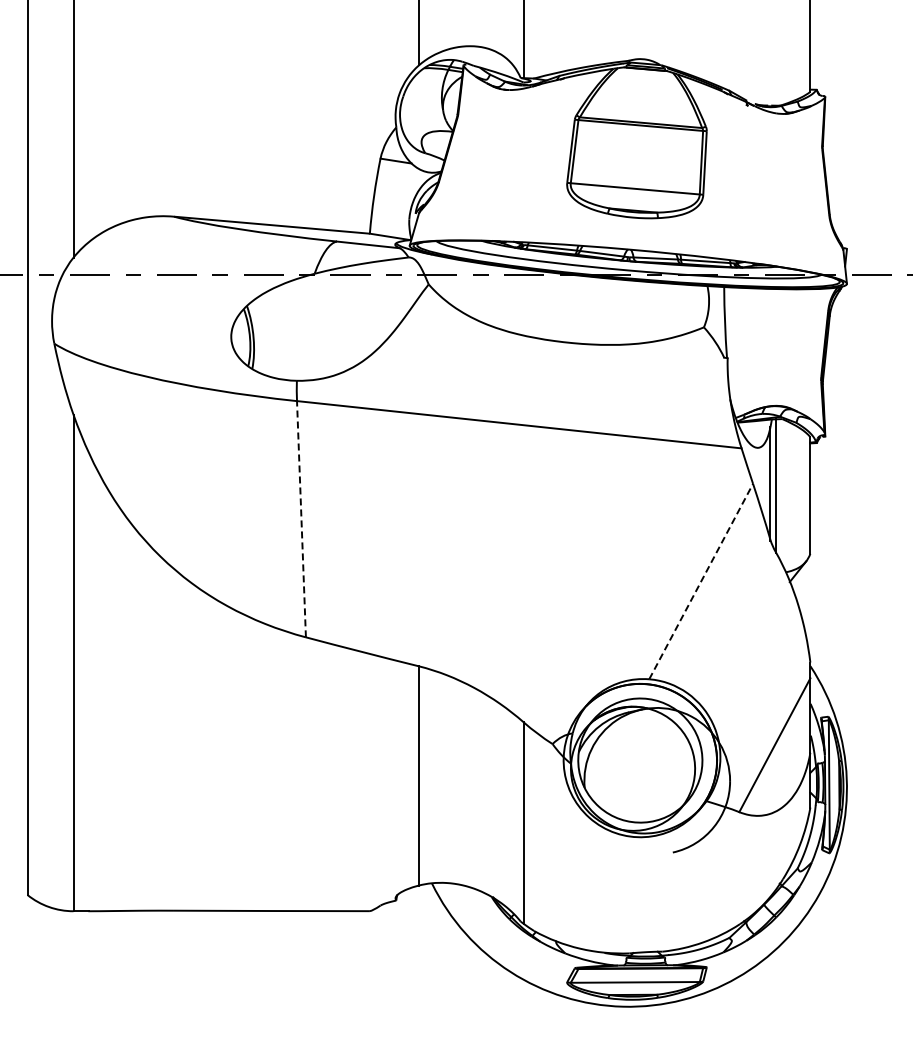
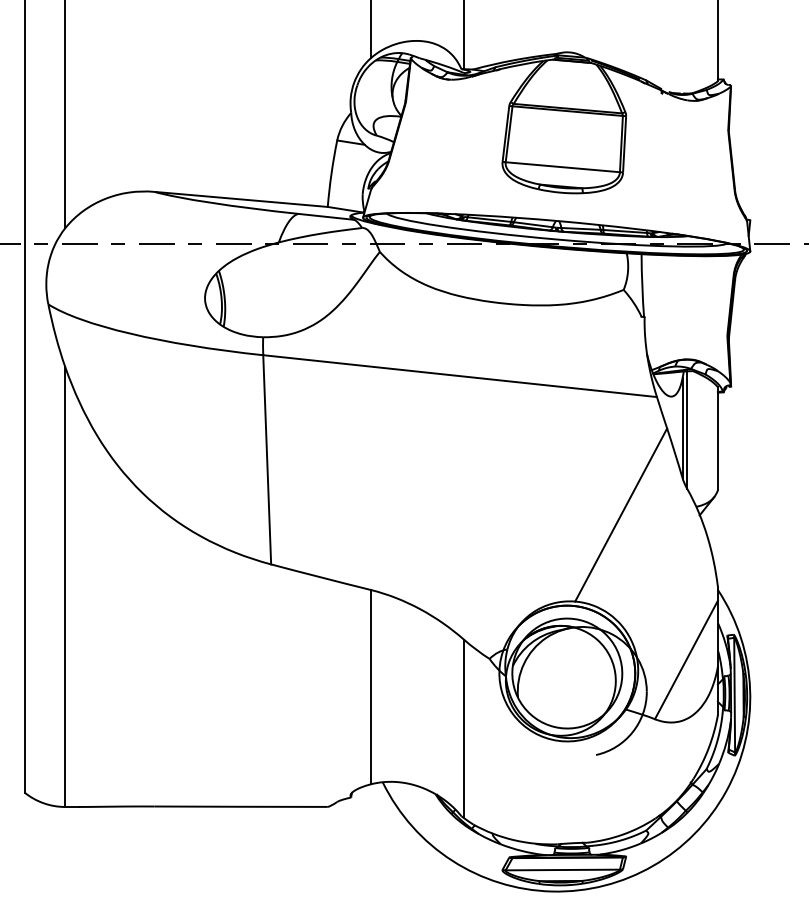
line: (301, 518) -> (267, 459), dashed -> solid
line: (701, 581) -> (621, 514), dashed -> solid

